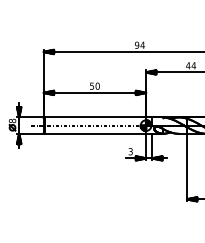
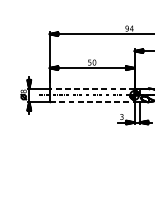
line: (95, 117) -> (92, 88), solid -> dashed
line: (95, 133) -> (92, 101), solid -> dashed

